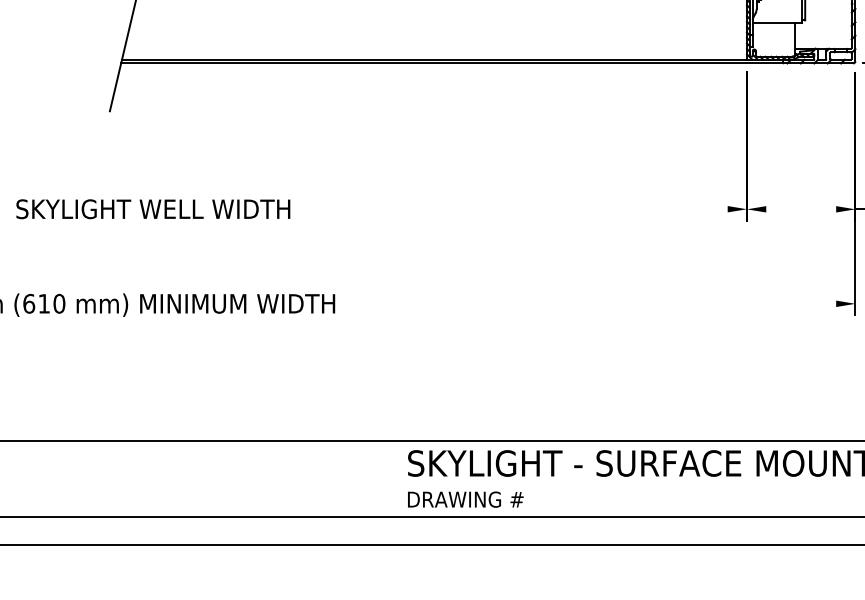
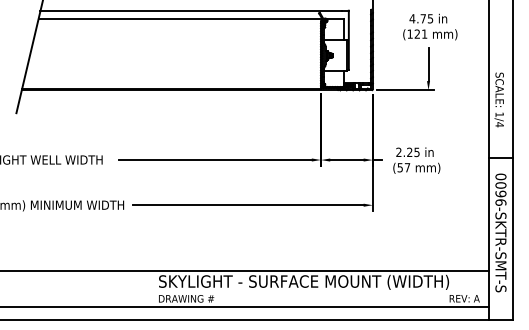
line: (524, 210) -> (214, 160), added
line: (800, 210) -> (346, 160), added
line: (595, 304) -> (248, 205), added

